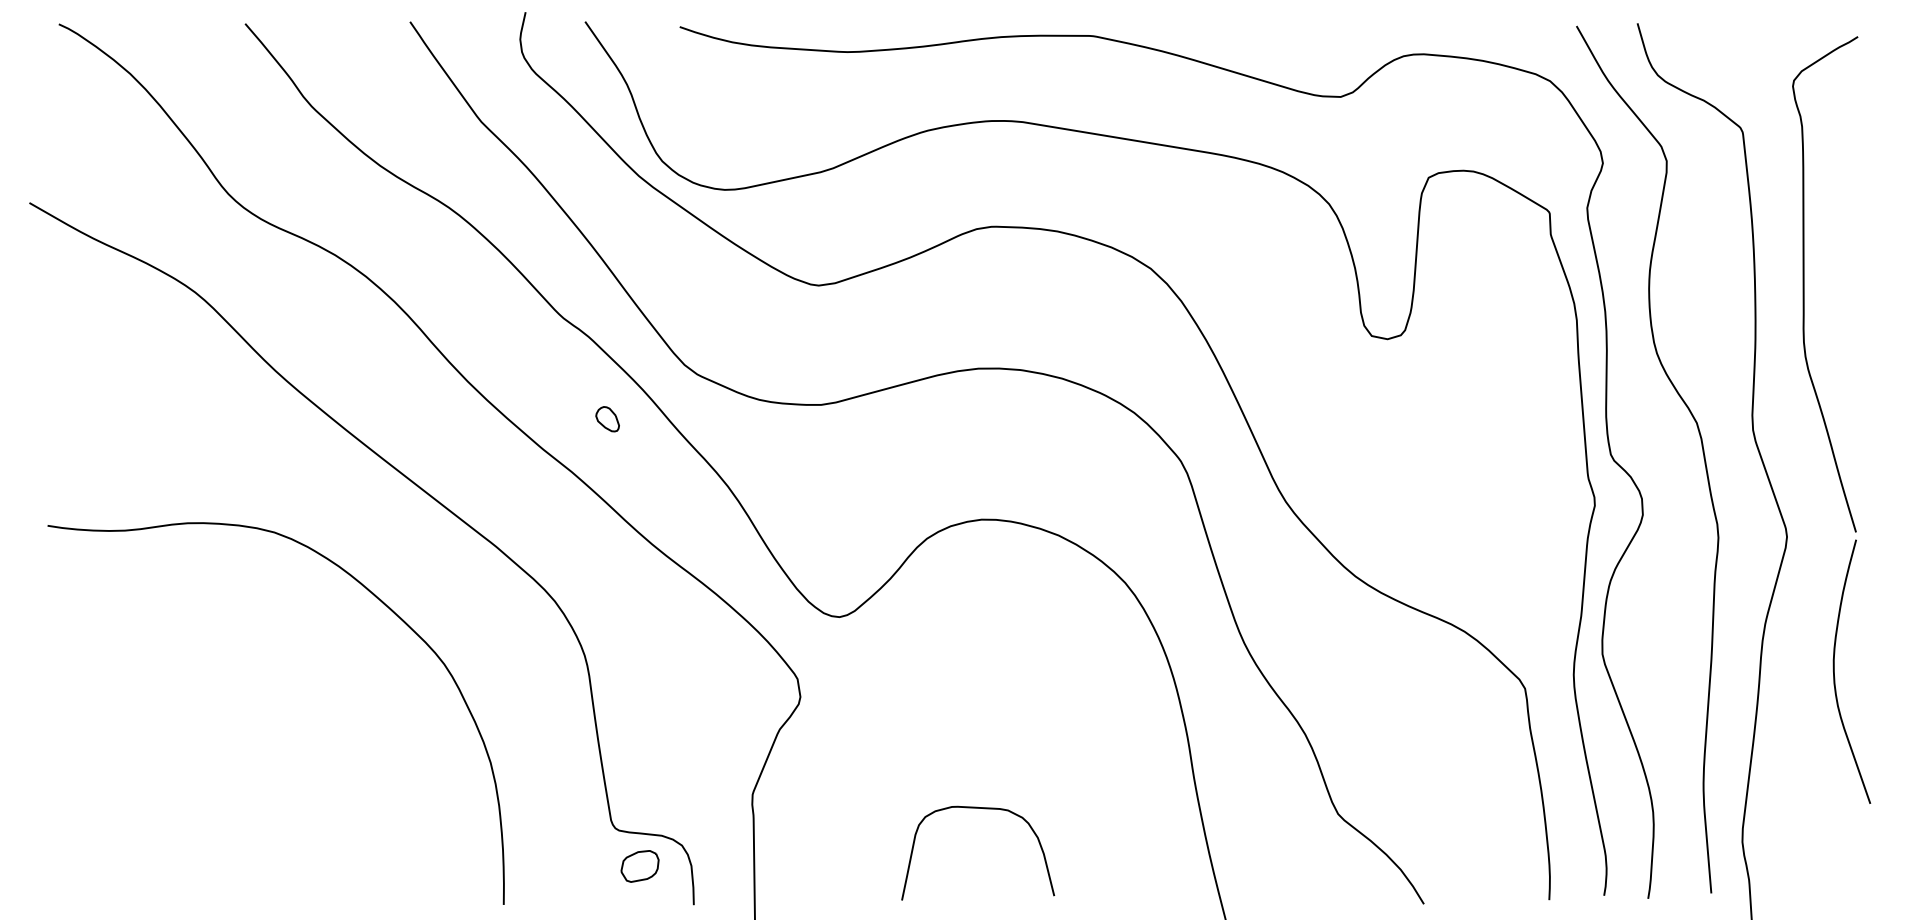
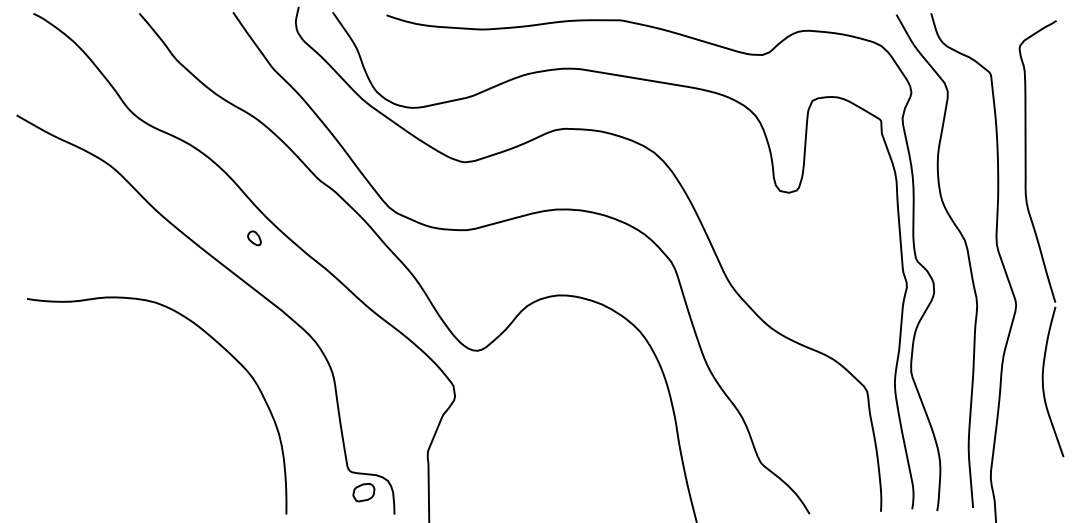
part: (607, 419) -> (254, 238), moved
curve: (978, 809) -> (556, 460), removed

